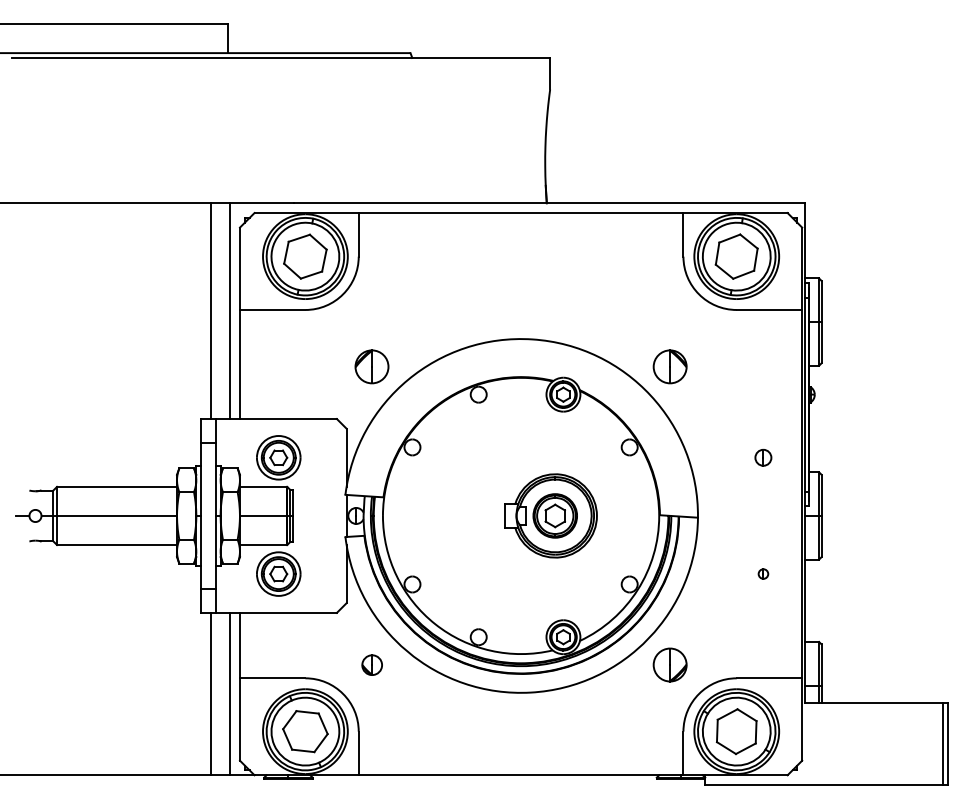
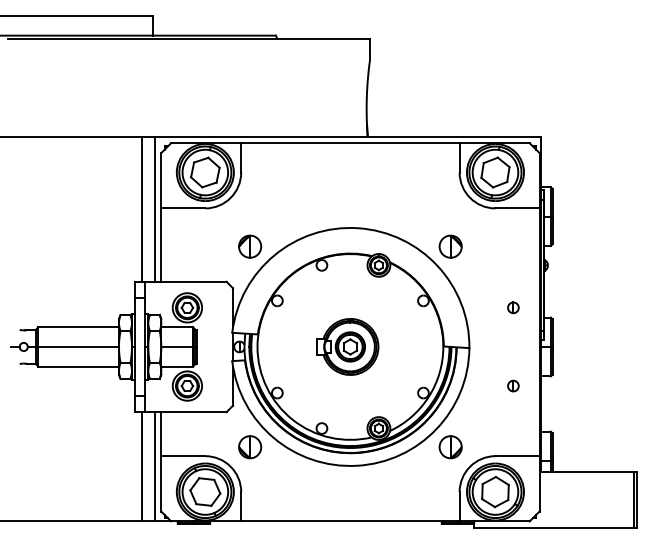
part: (550, 515) -> (347, 346), moved
part: (763, 573) -> (513, 385), size x1.67
part: (372, 665) -> (250, 447), size x1.67

